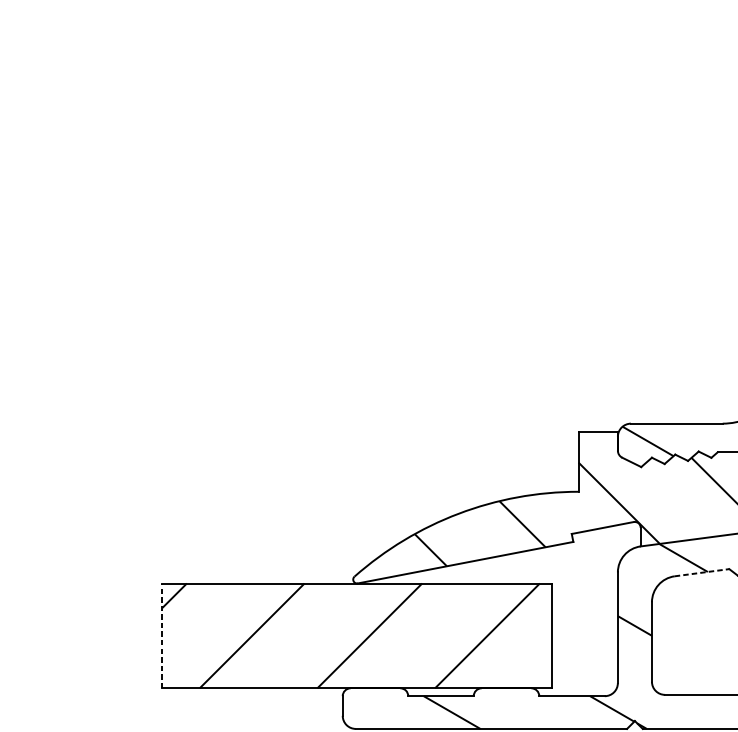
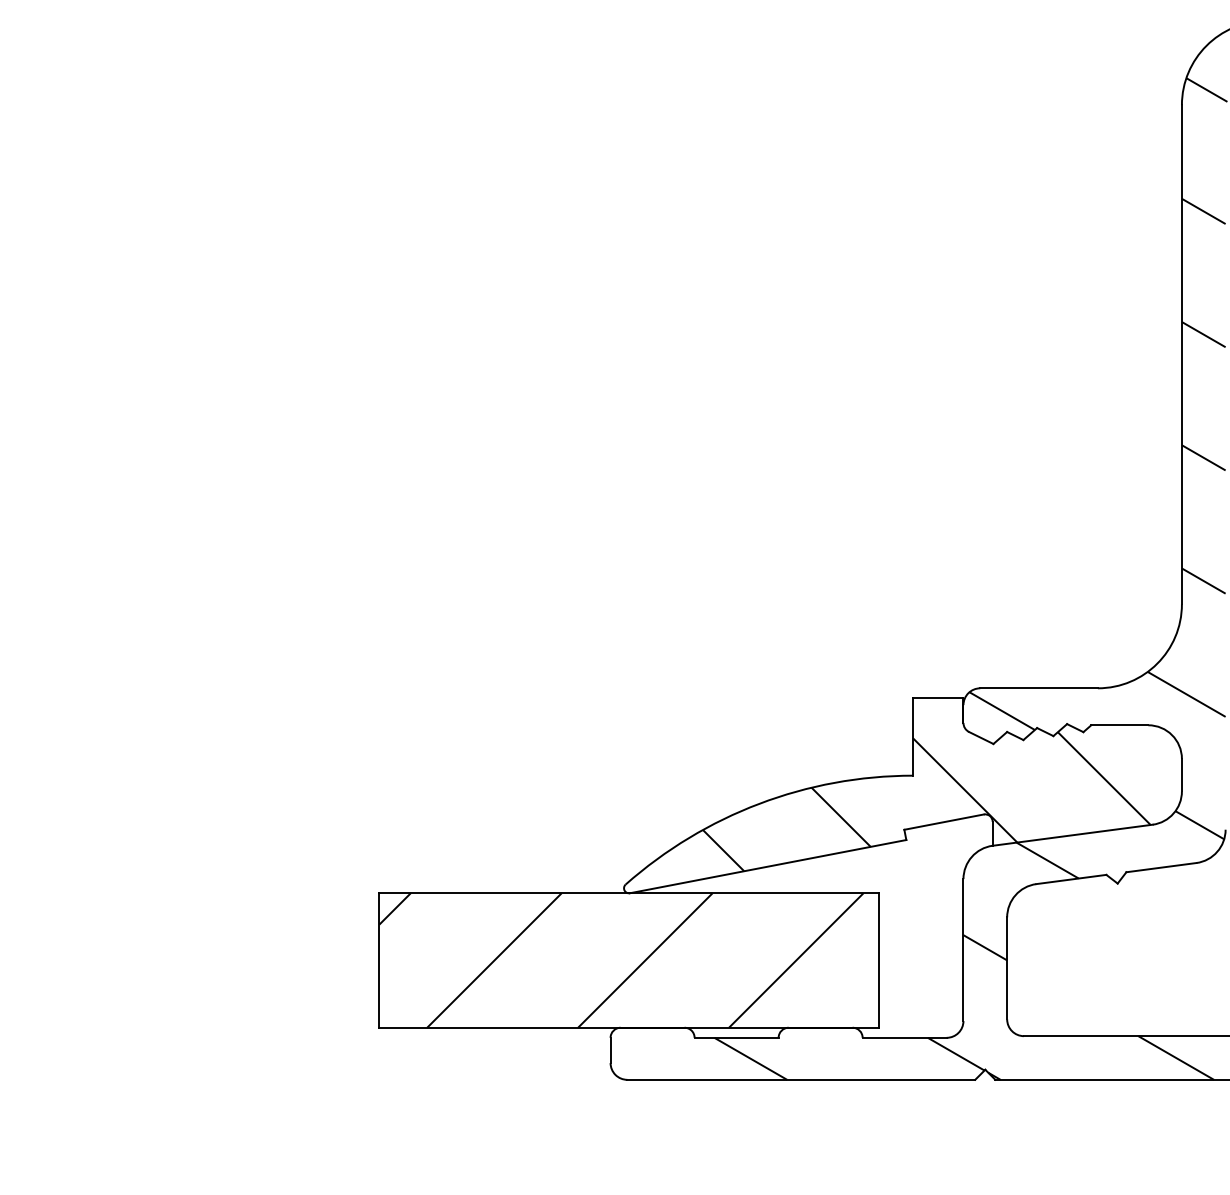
line: (702, 572) -> (1071, 879), dashed -> solid
line: (162, 635) -> (379, 960), dashed -> solid

